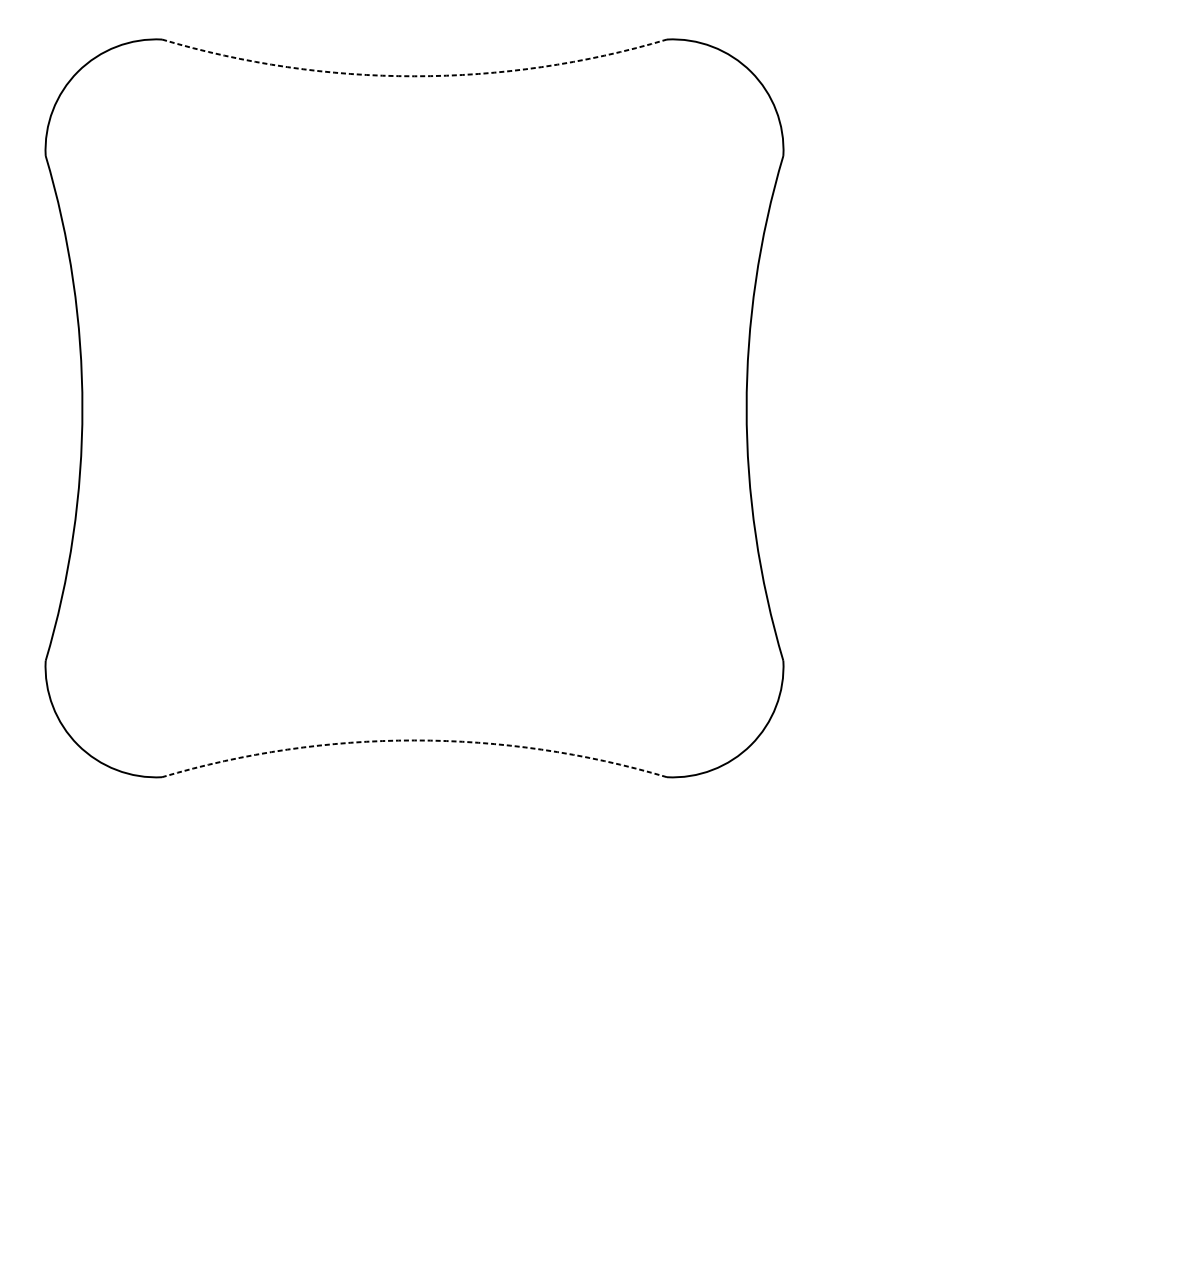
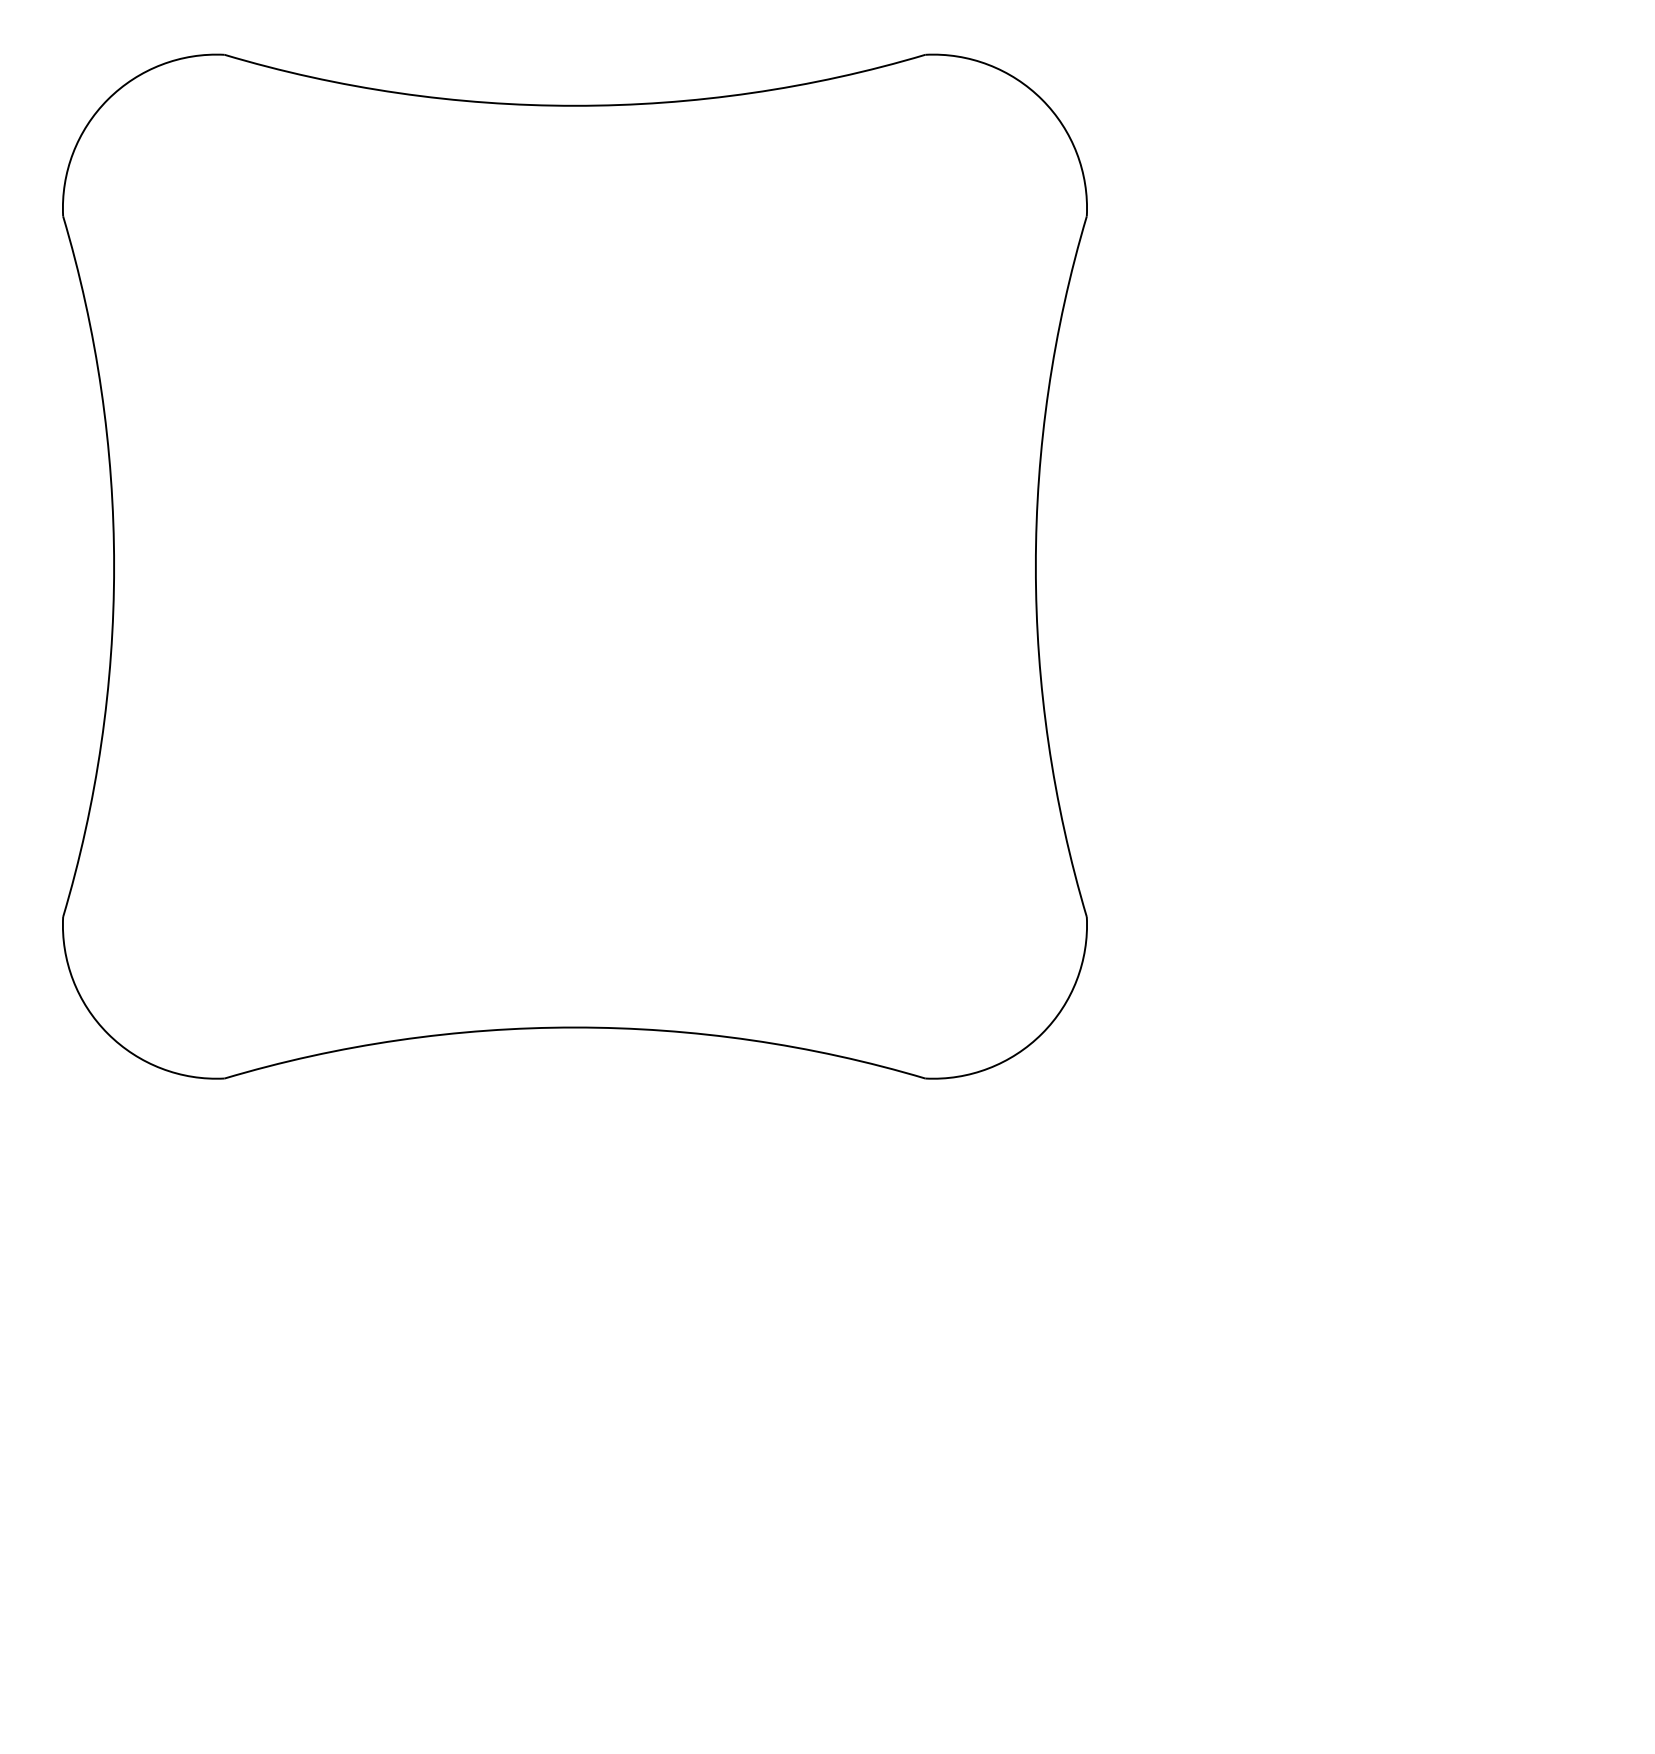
arc: (414, 76) -> (574, 105), dashed -> solid
arc: (414, 740) -> (574, 1027), dashed -> solid

